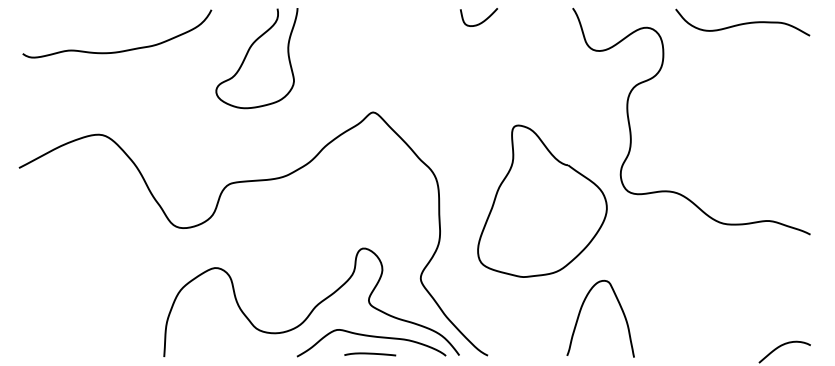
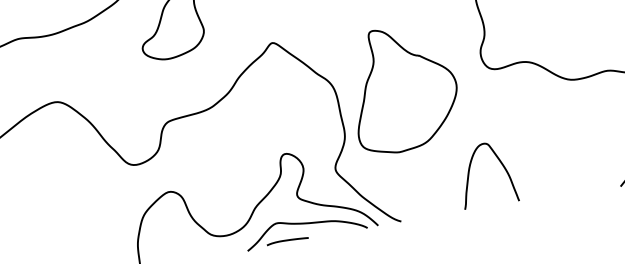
part: (542, 200) -> (403, 87), moved
curve: (370, 354) -> (287, 240), moved

